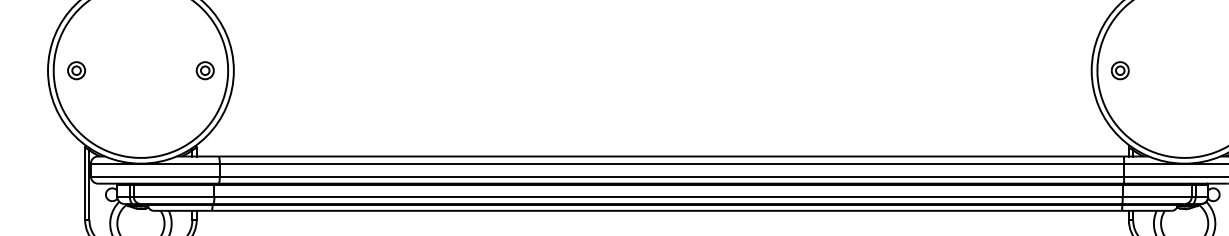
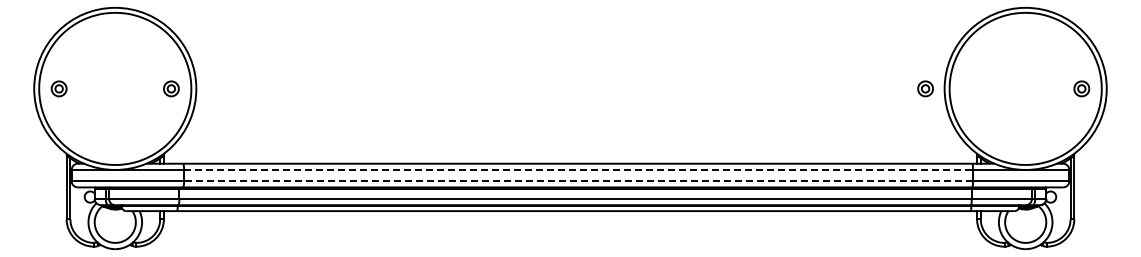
part: (1120, 70) -> (925, 88), moved
line: (671, 163) -> (578, 169), solid -> dashed
line: (670, 176) -> (577, 181), solid -> dashed

